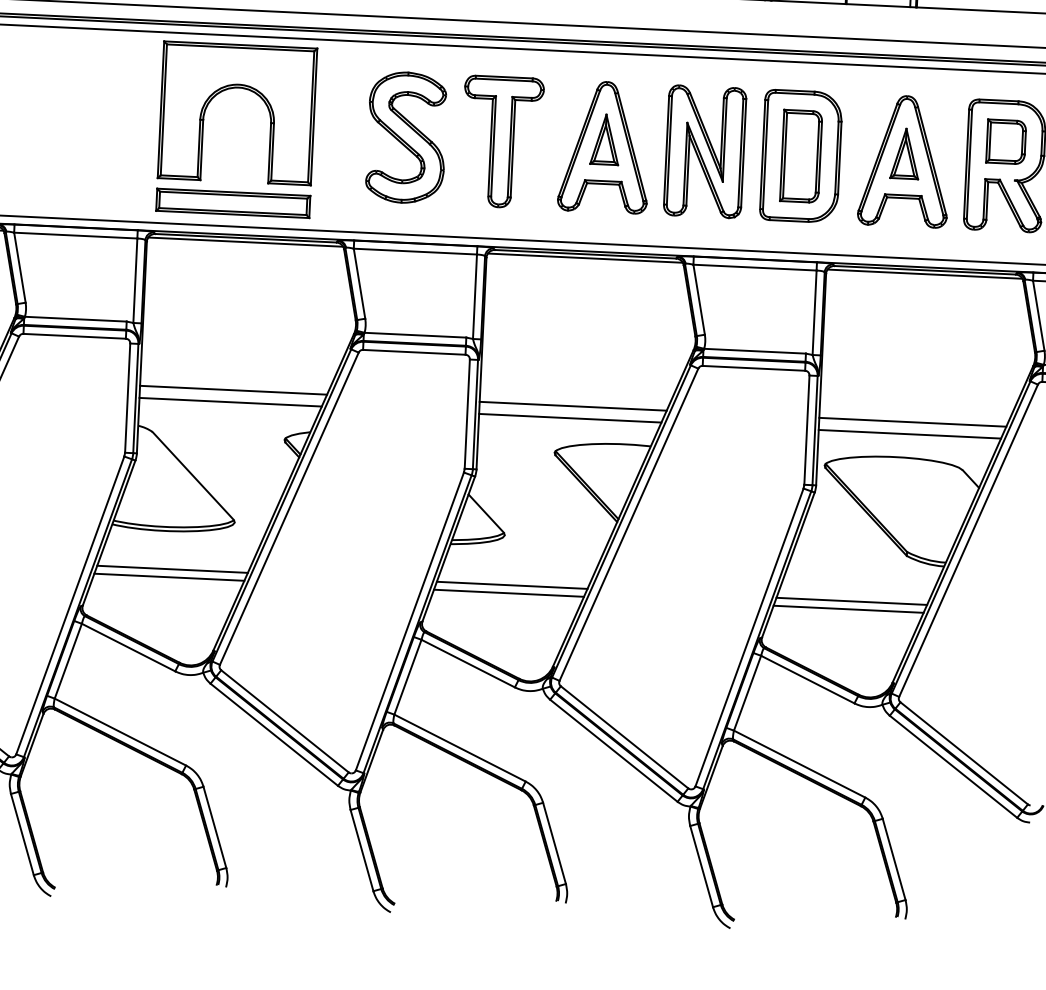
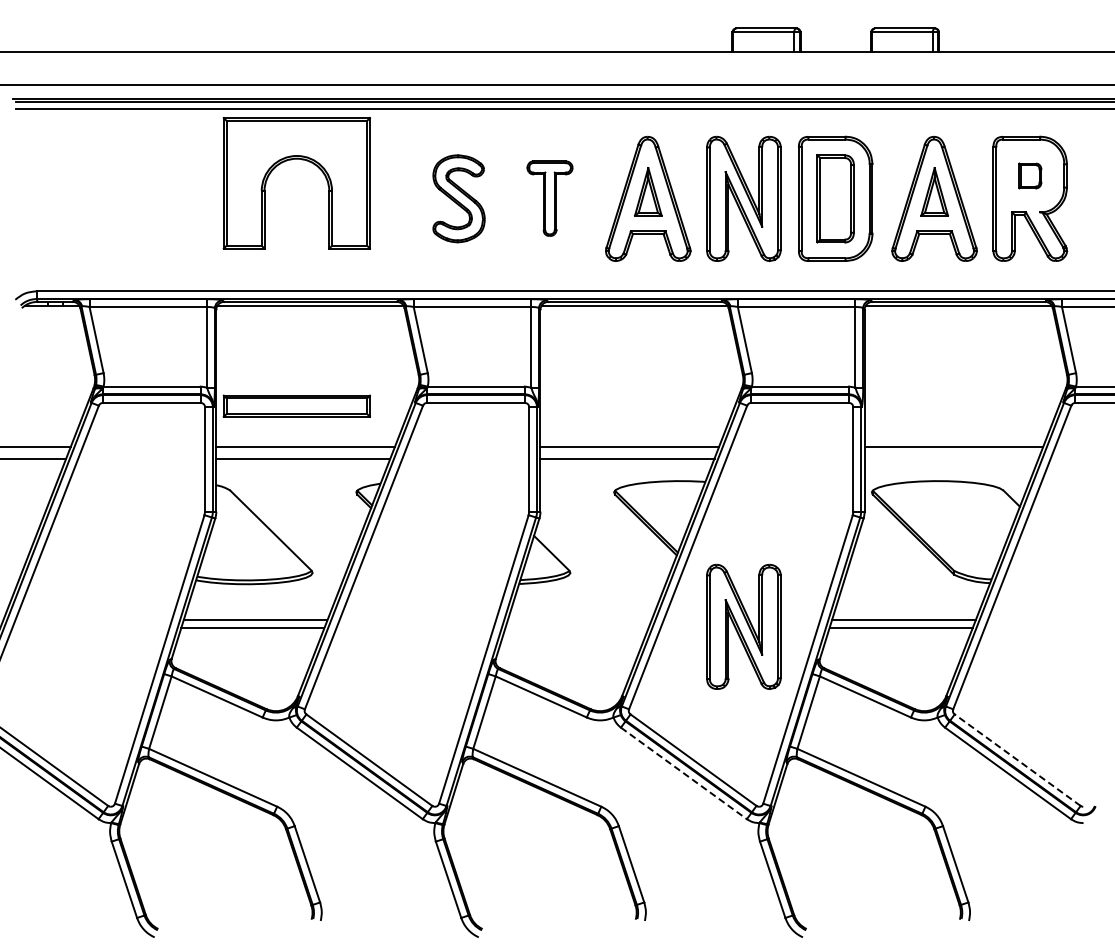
part: (406, 137) -> (458, 198), size x0.7
part: (501, 141) -> (549, 198), size x0.6
part: (1006, 141) -> (1030, 175), size x0.6
part: (232, 202) -> (296, 405), moved
line: (909, 434) -> (951, 458), removed
line: (512, 585) -> (579, 620), removed
line: (508, 593) -> (576, 628), removed
part: (683, 599) -> (743, 626), added
line: (613, 750) -> (683, 773), solid -> dashed
line: (964, 753) -> (1017, 760), solid -> dashed

